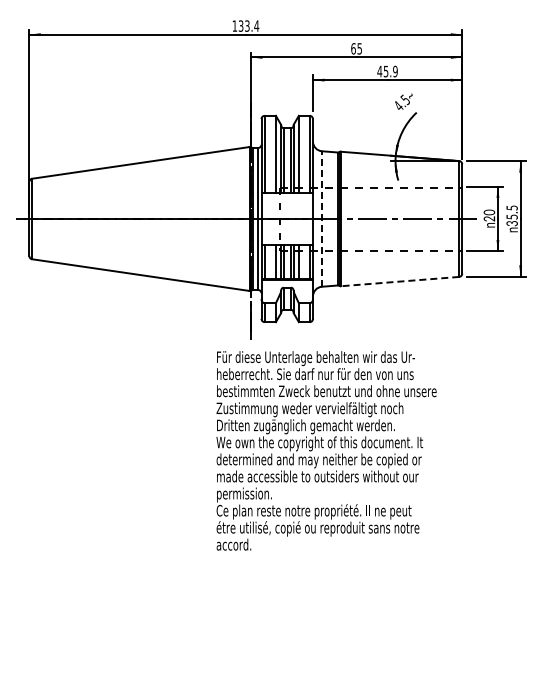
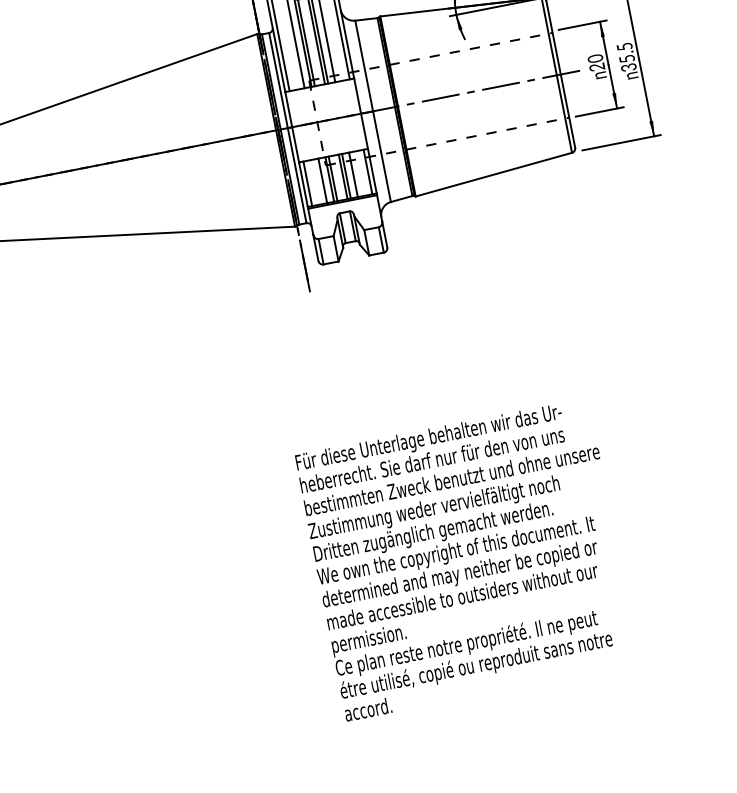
line: (321, 219) -> (372, 112), dashed -> solid
line: (399, 281) -> (493, 174), dashed -> solid
text: (326, 450) -> (467, 559), moved

